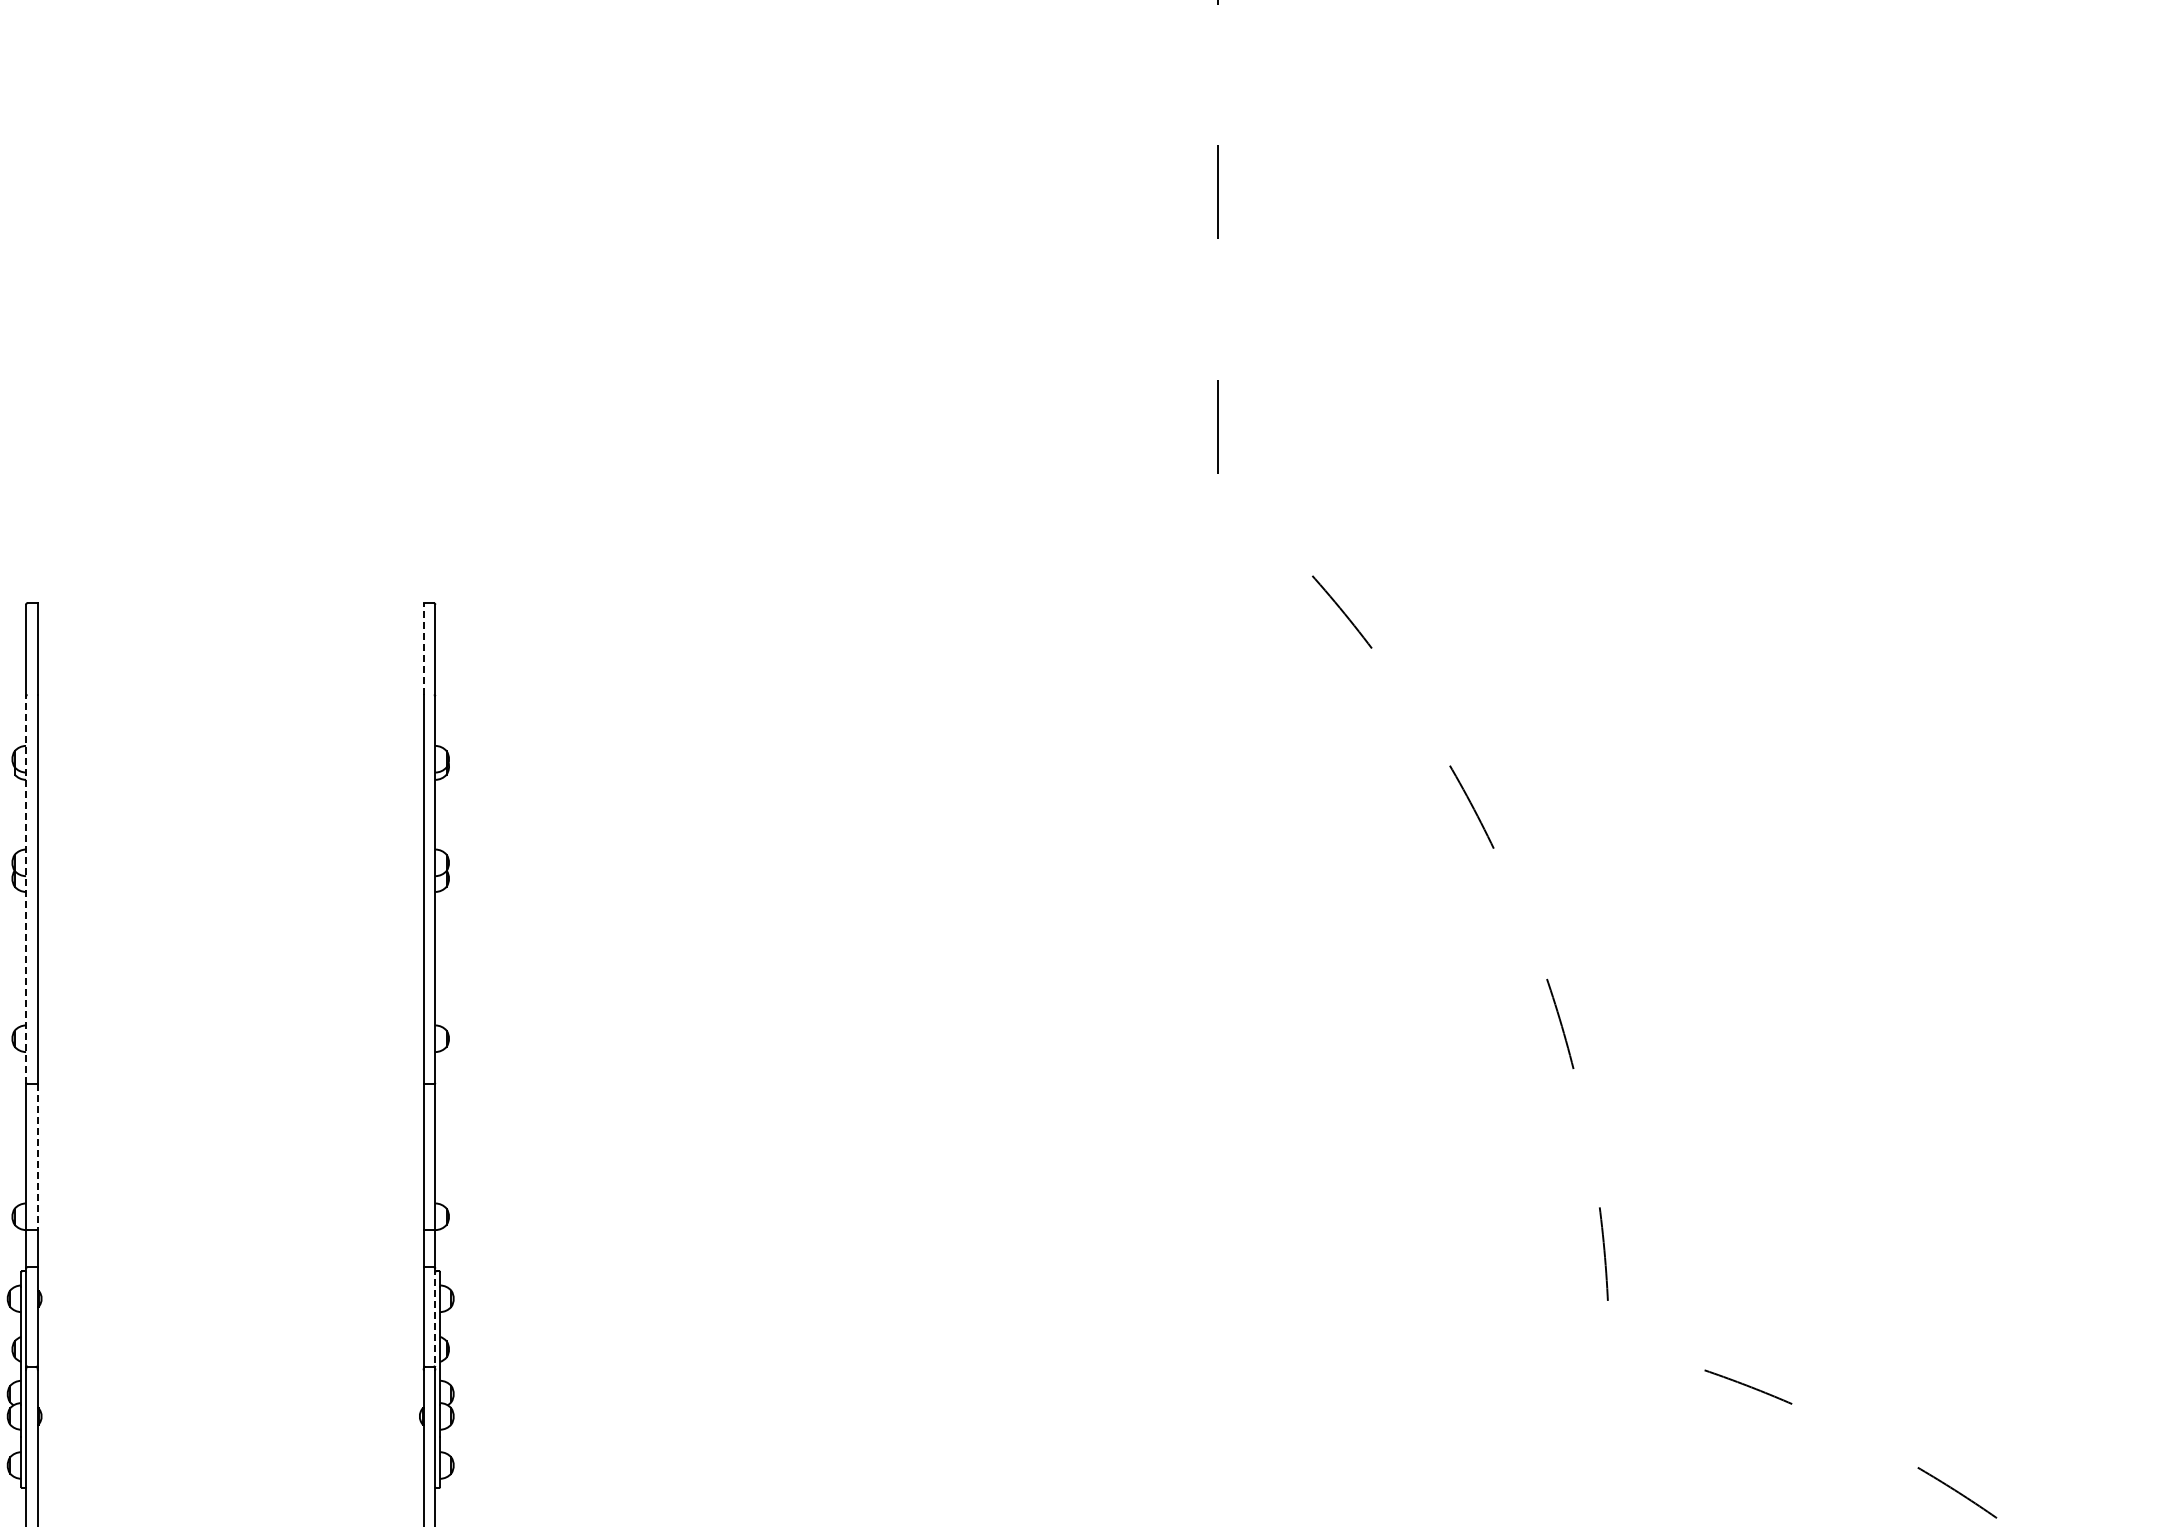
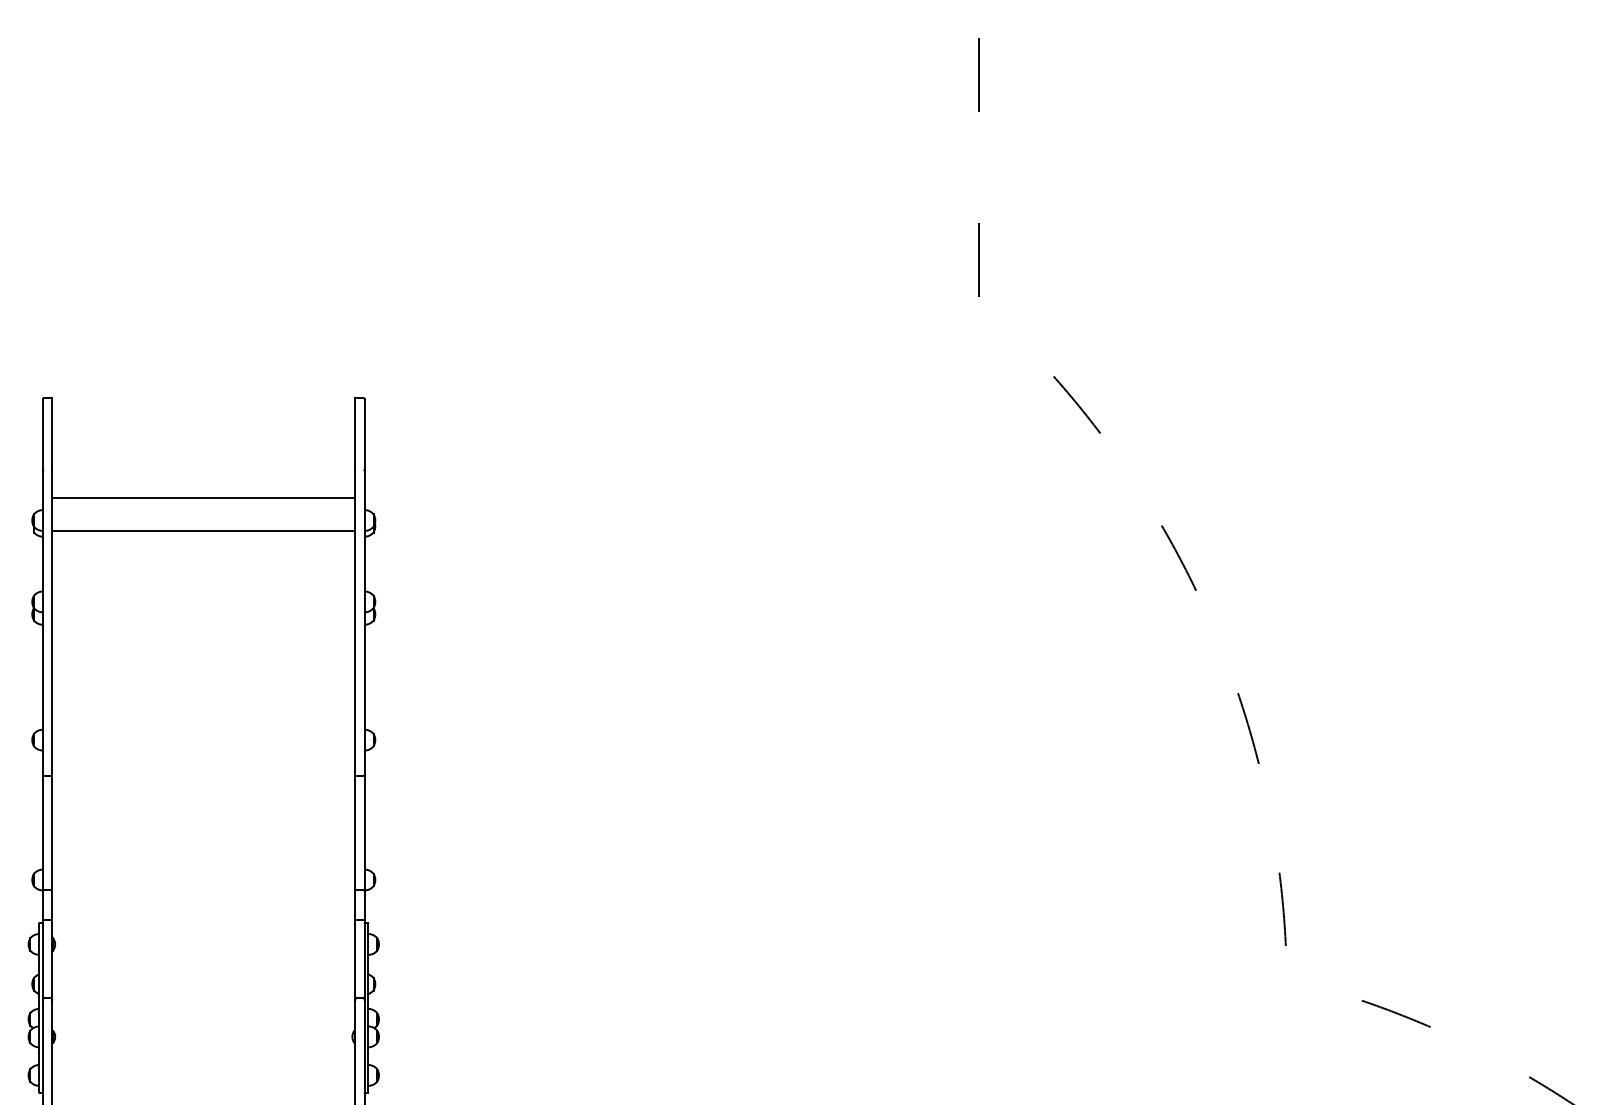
line: (423, 648) -> (355, 433), dashed -> solid
line: (230, 730) -> (203, 497), added
line: (230, 772) -> (203, 530), added
line: (26, 889) -> (43, 622), dashed -> solid
line: (37, 1157) -> (51, 833), dashed -> solid
line: (435, 1318) -> (364, 959), dashed -> solid

